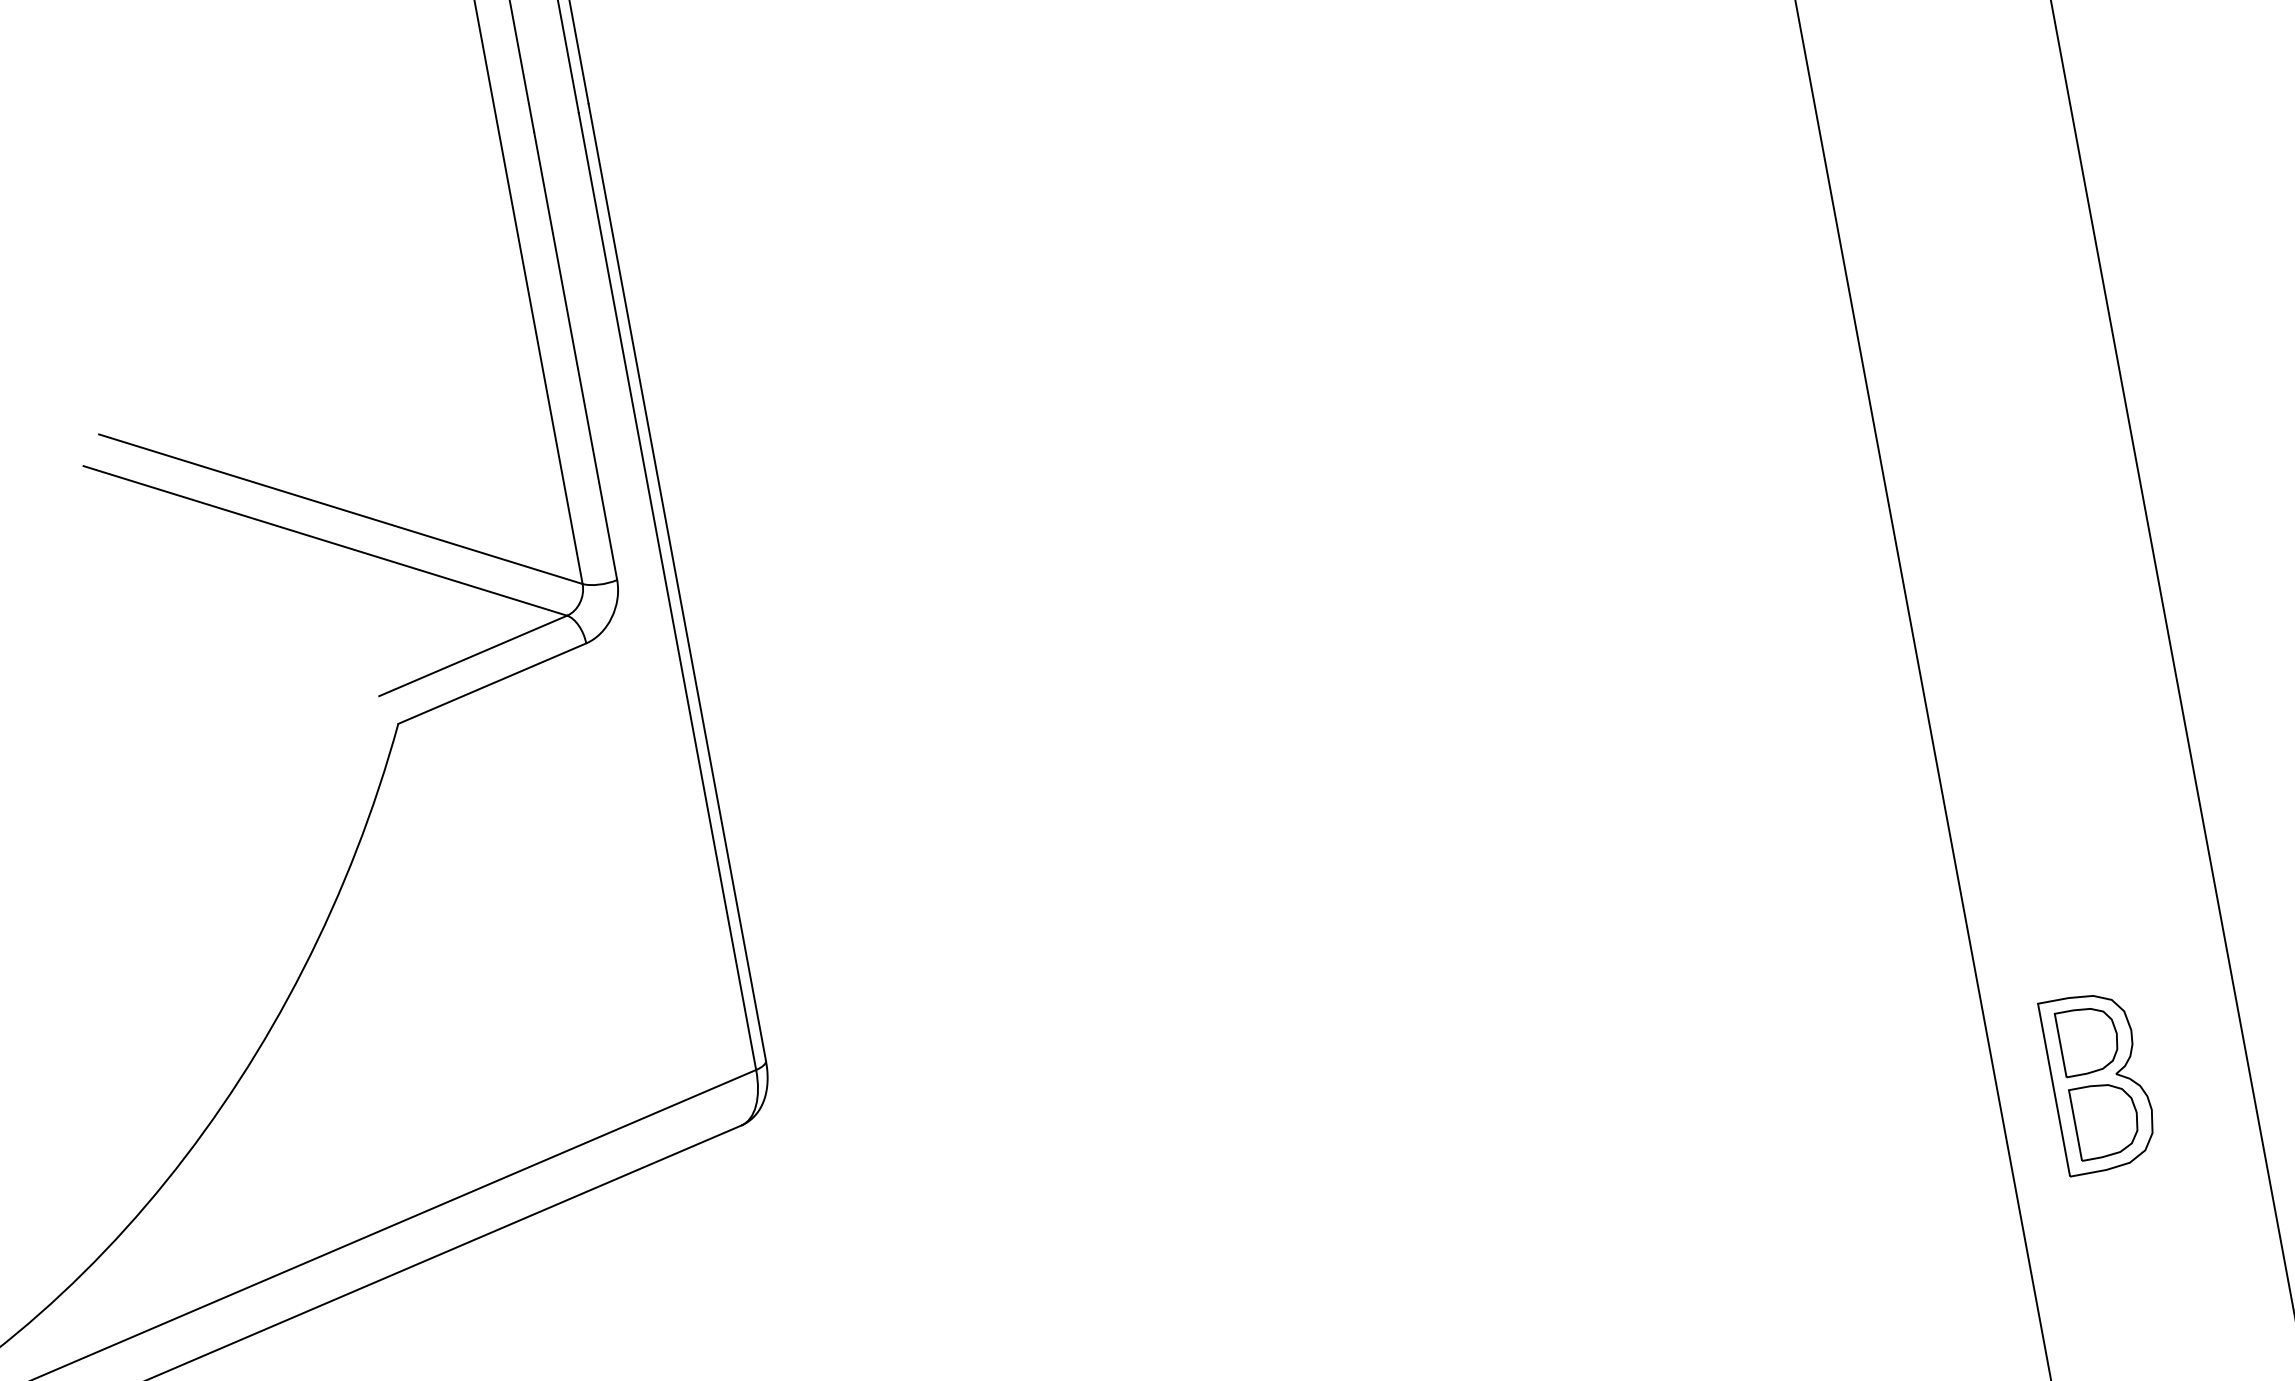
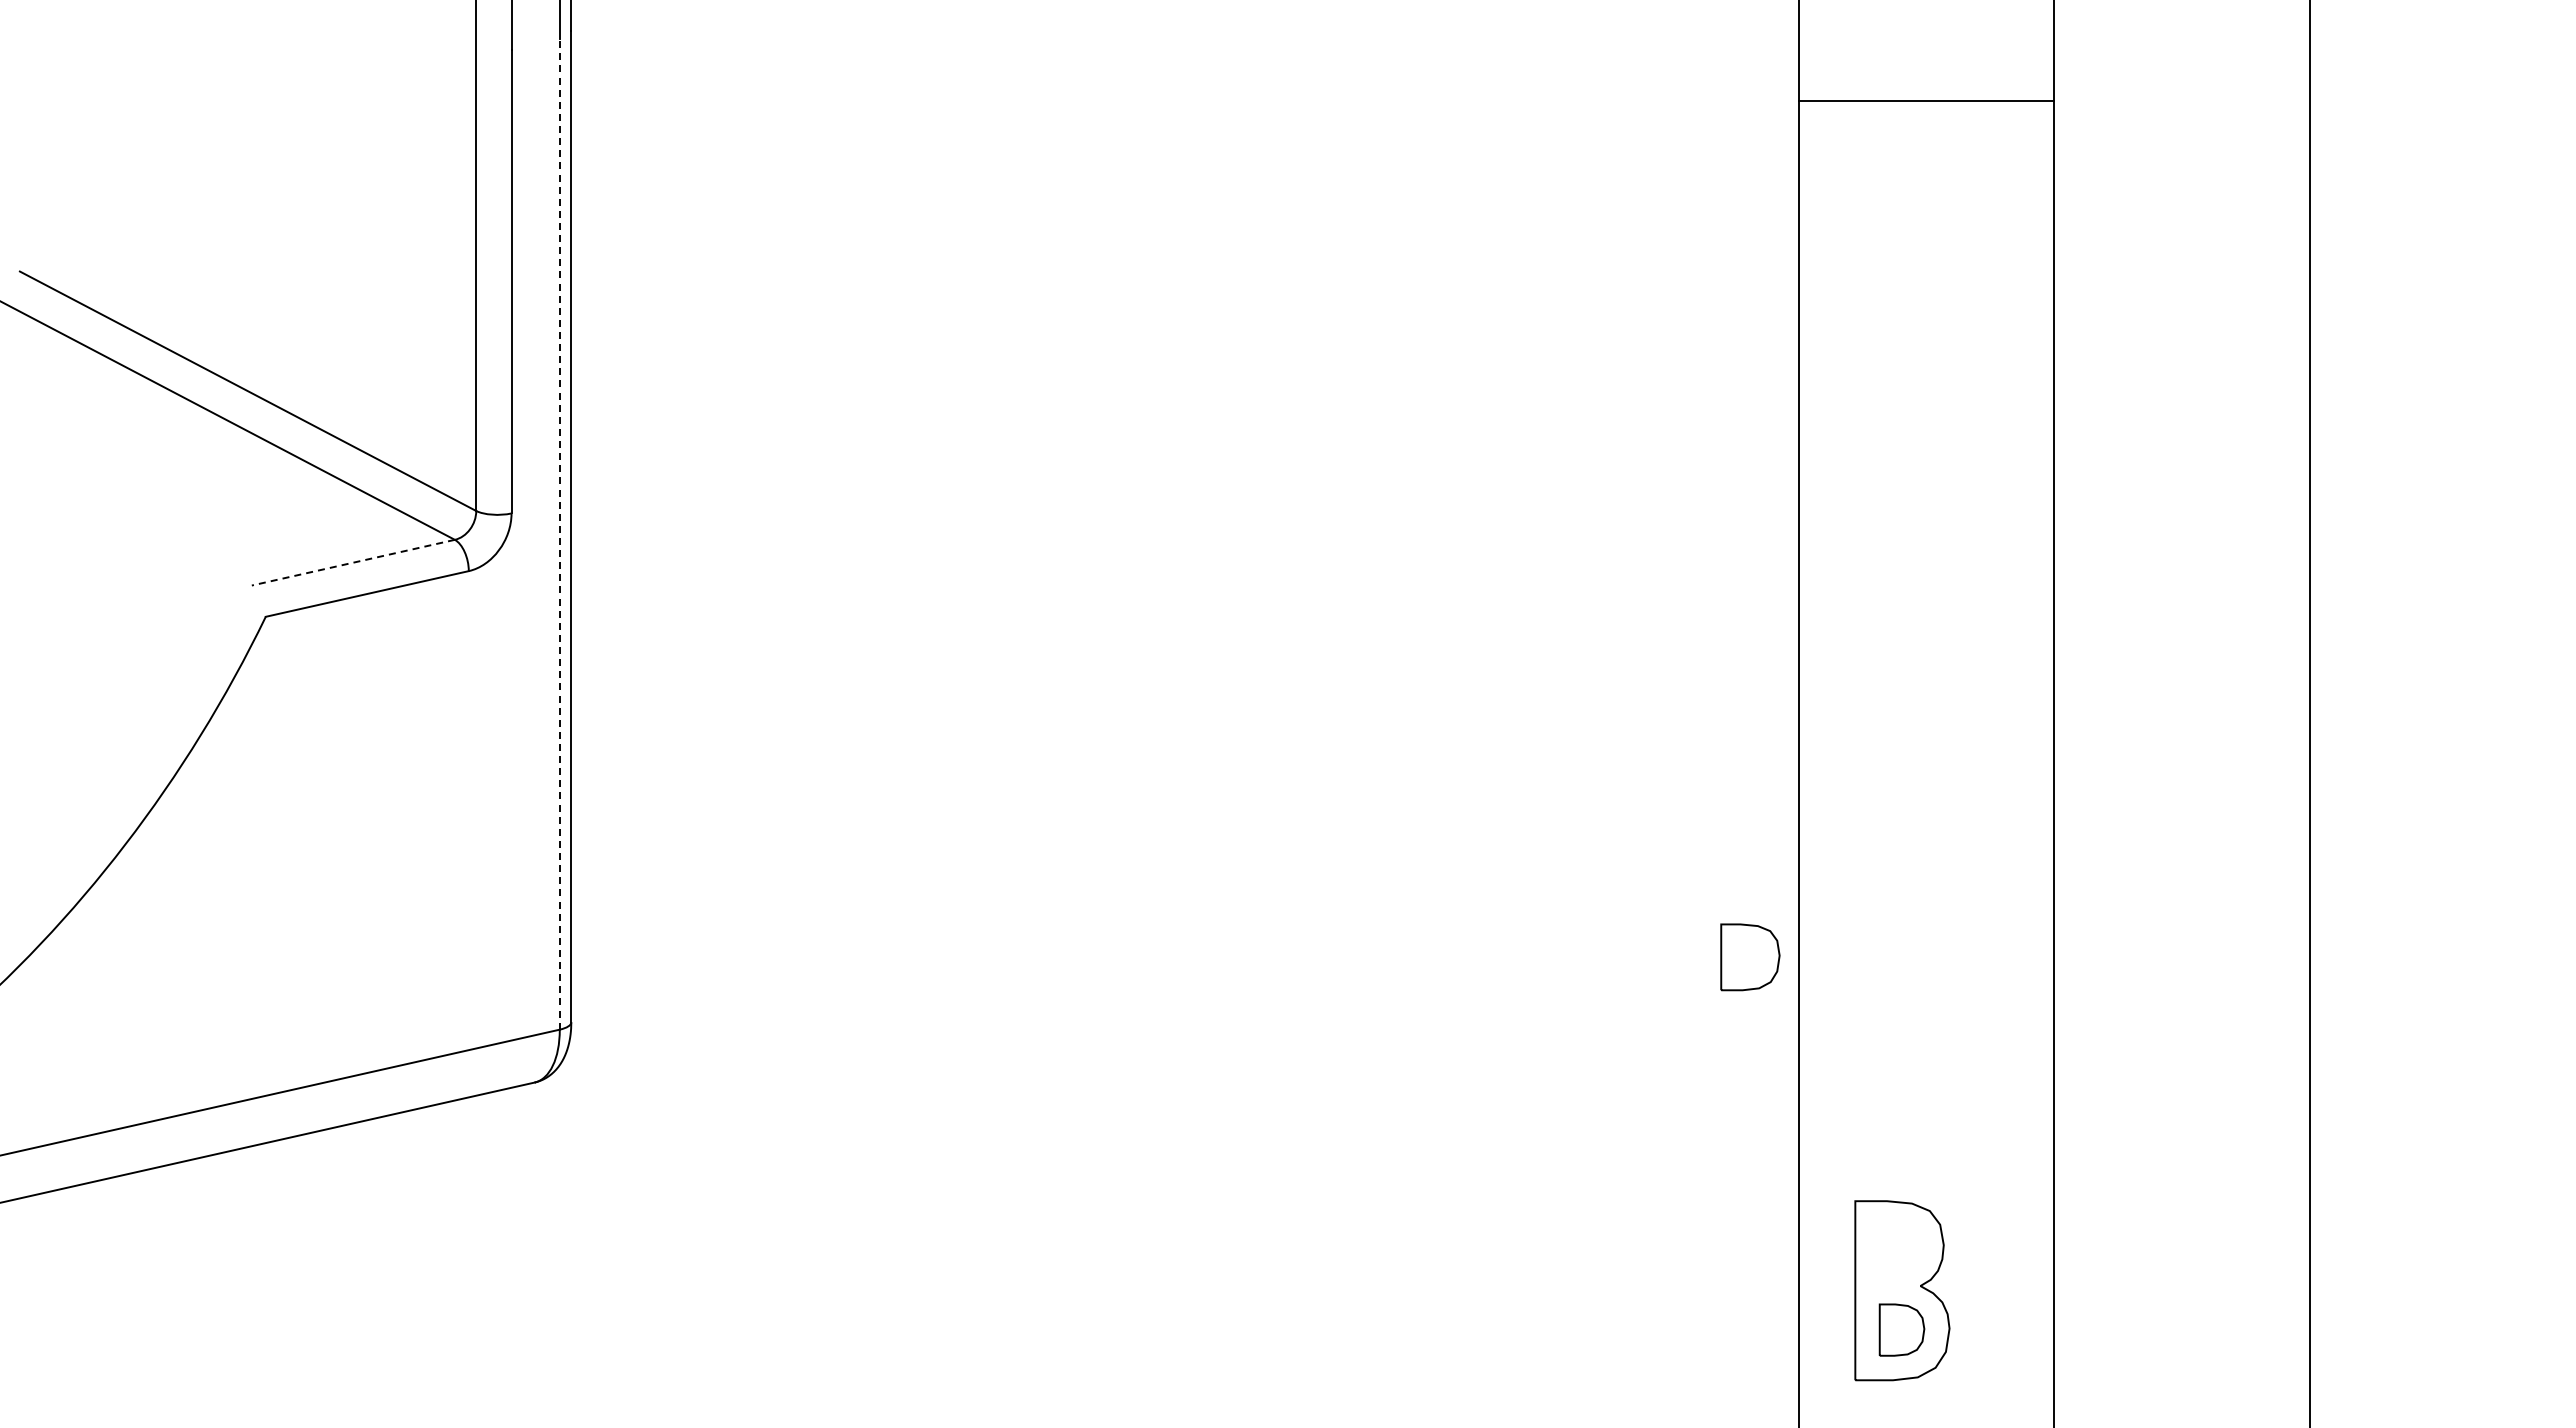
line: (667, 590) -> (559, 533), solid -> dashed
line: (472, 655) -> (352, 562), solid -> dashed
part: (2088, 1040) -> (1750, 957), moved
part: (2105, 1119) -> (1901, 1329), size x0.7

